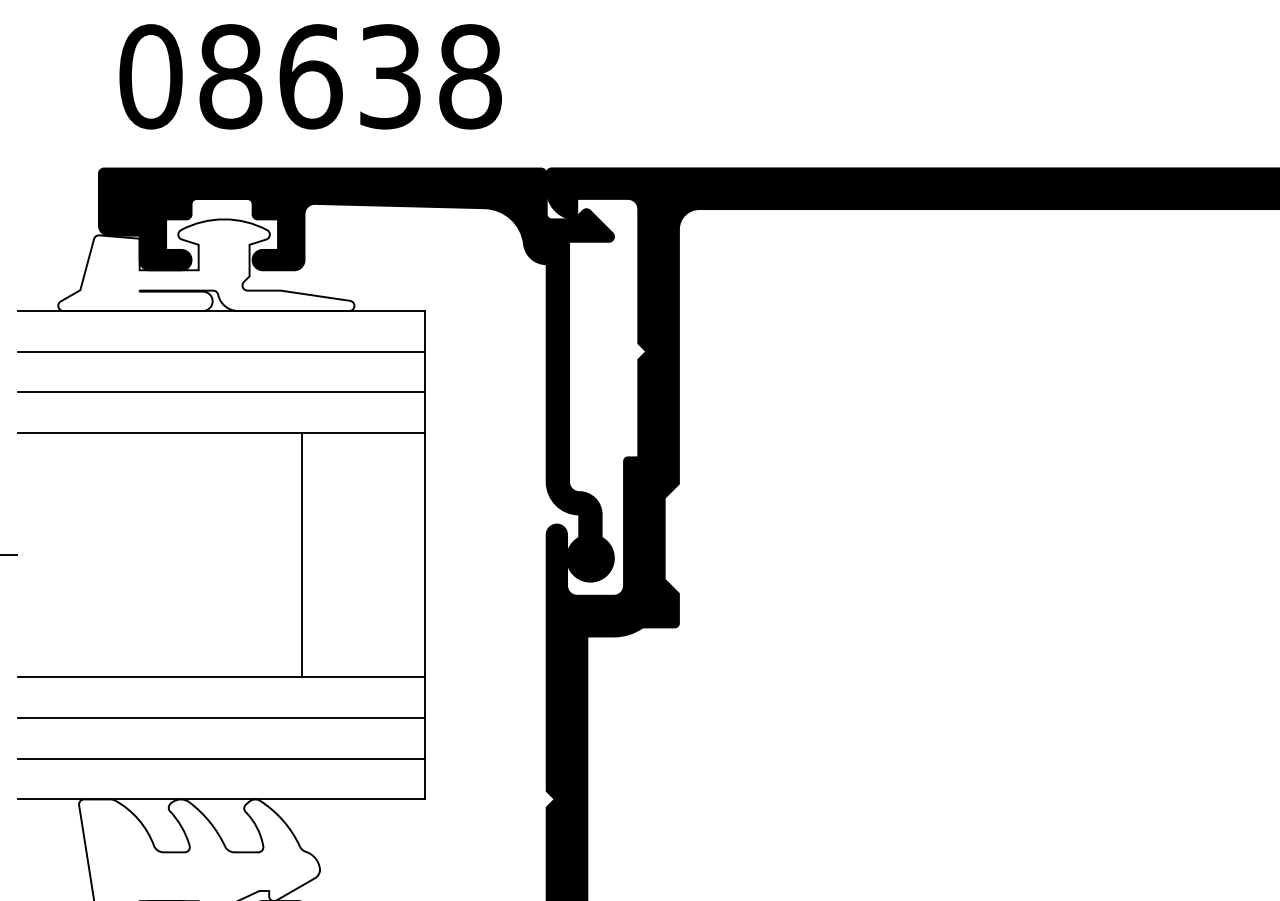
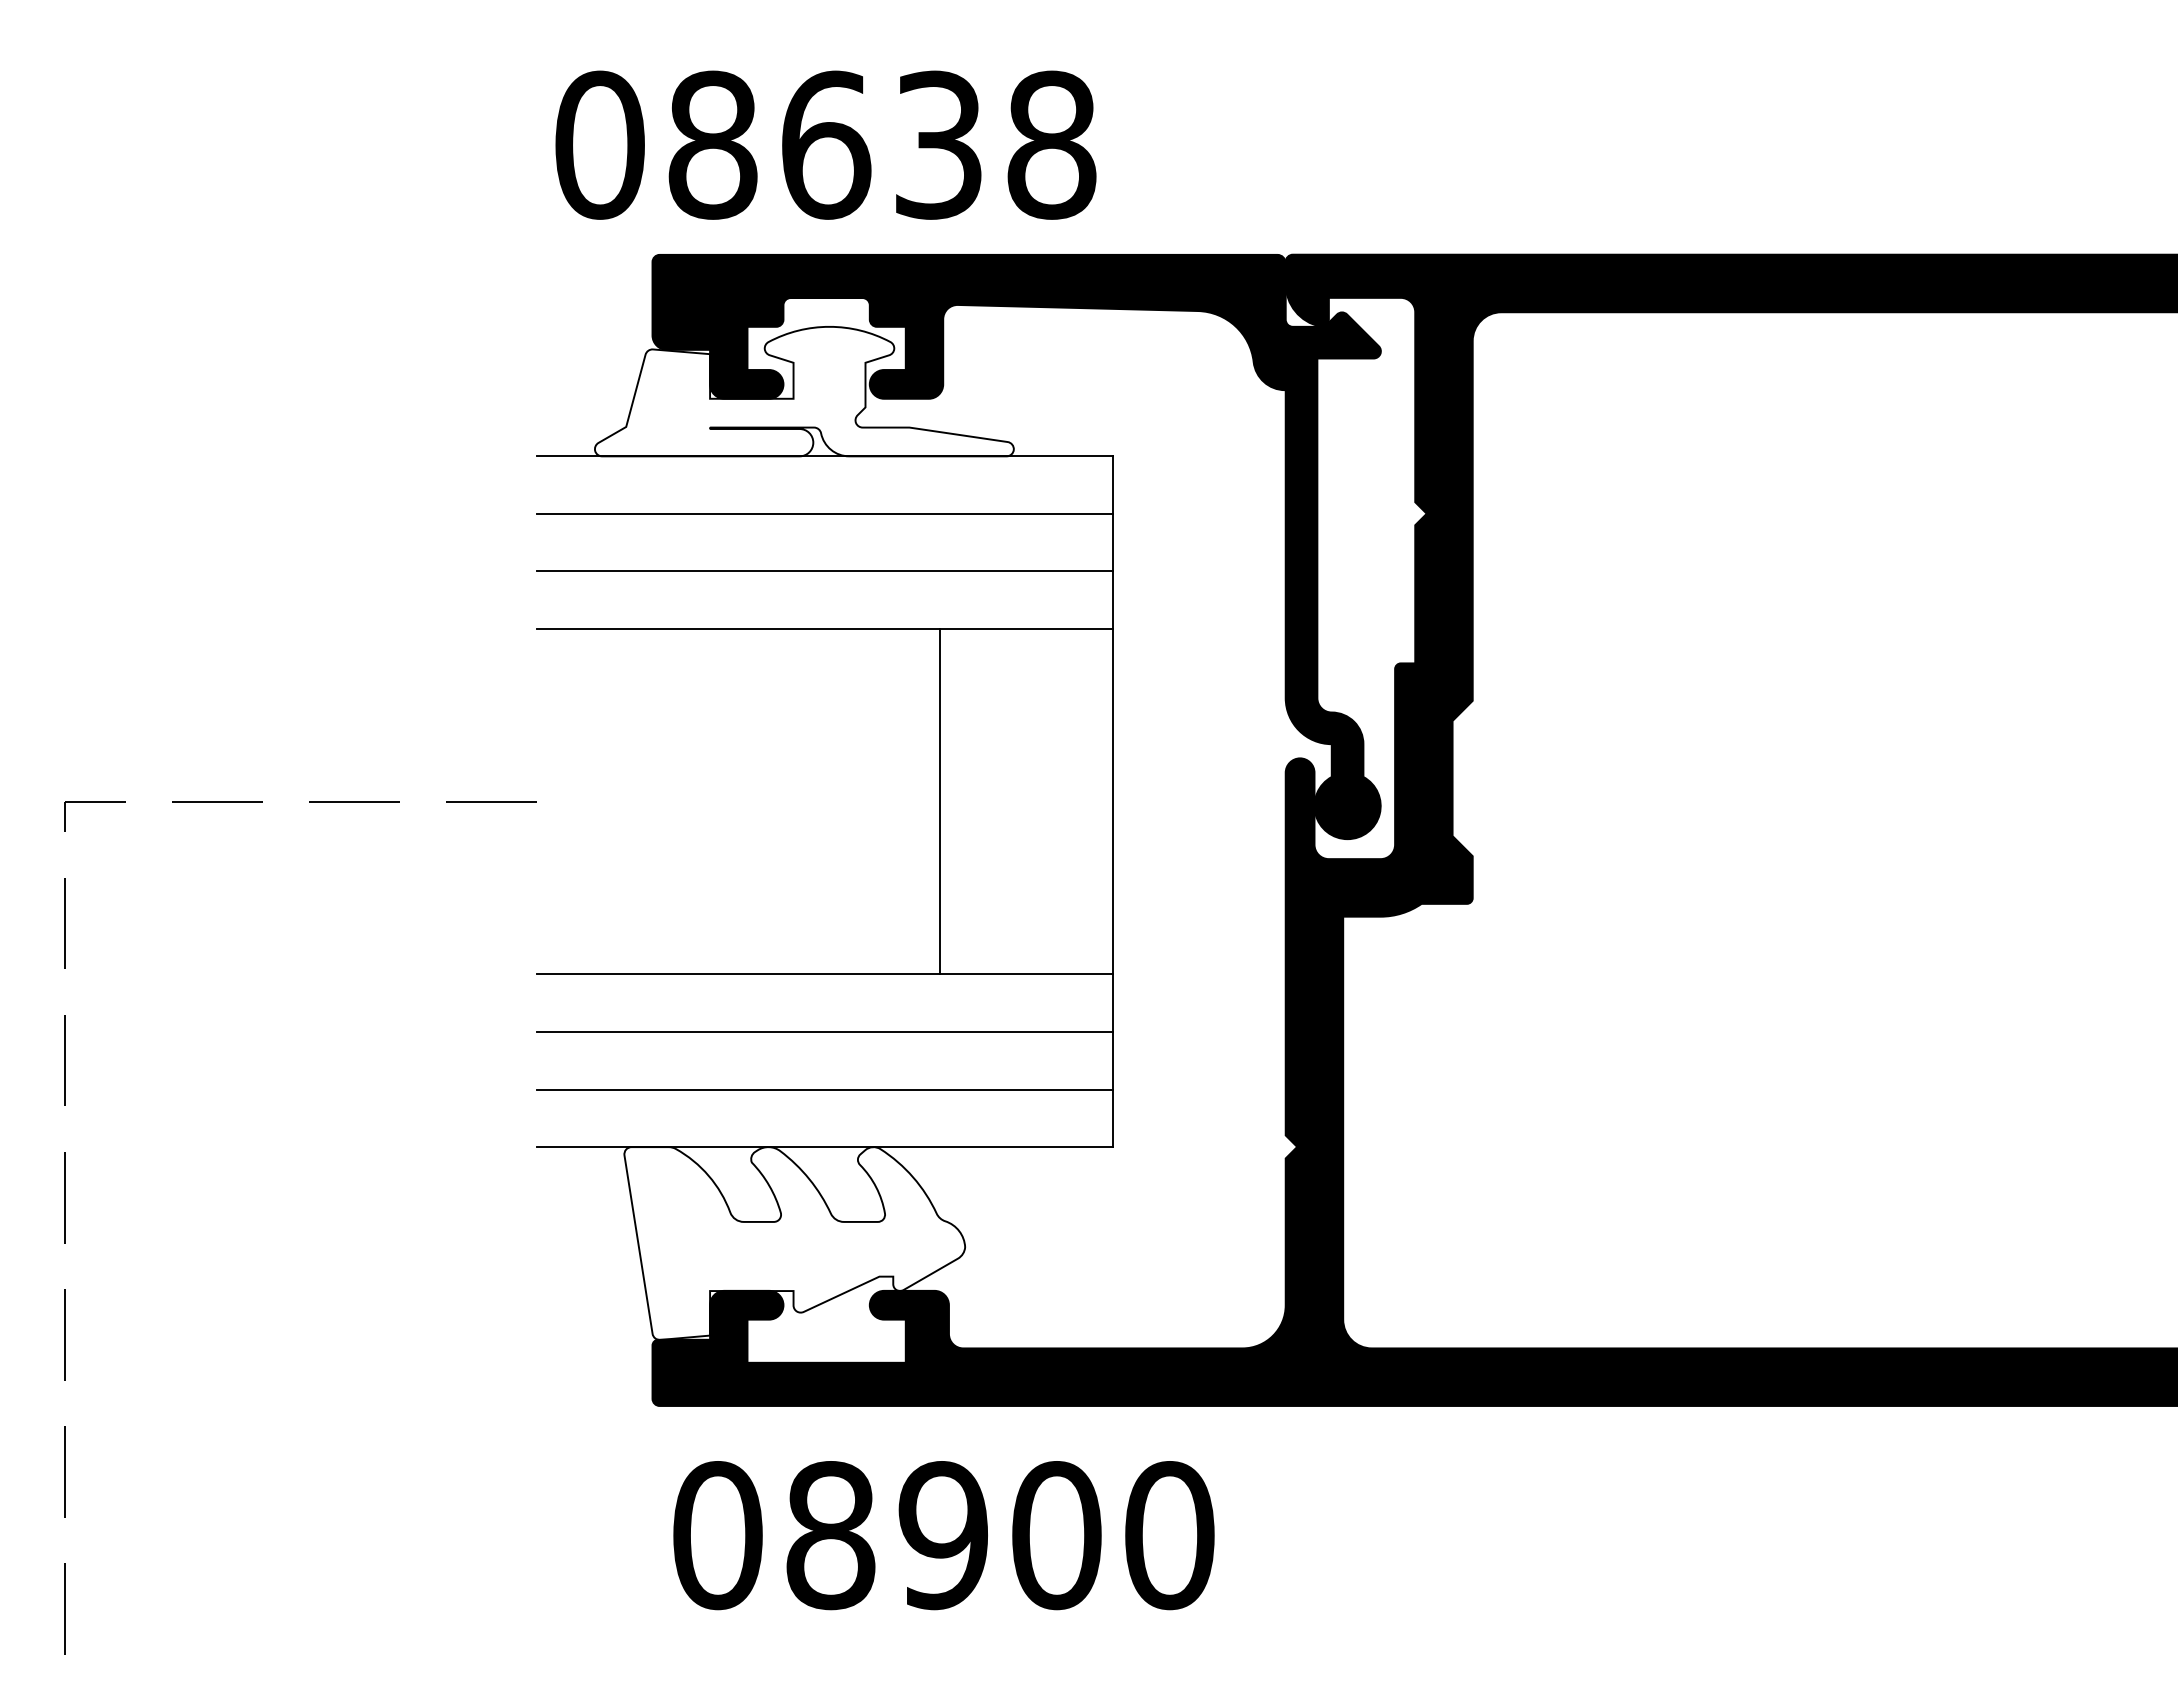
text: (310, 76) -> (825, 144), moved

